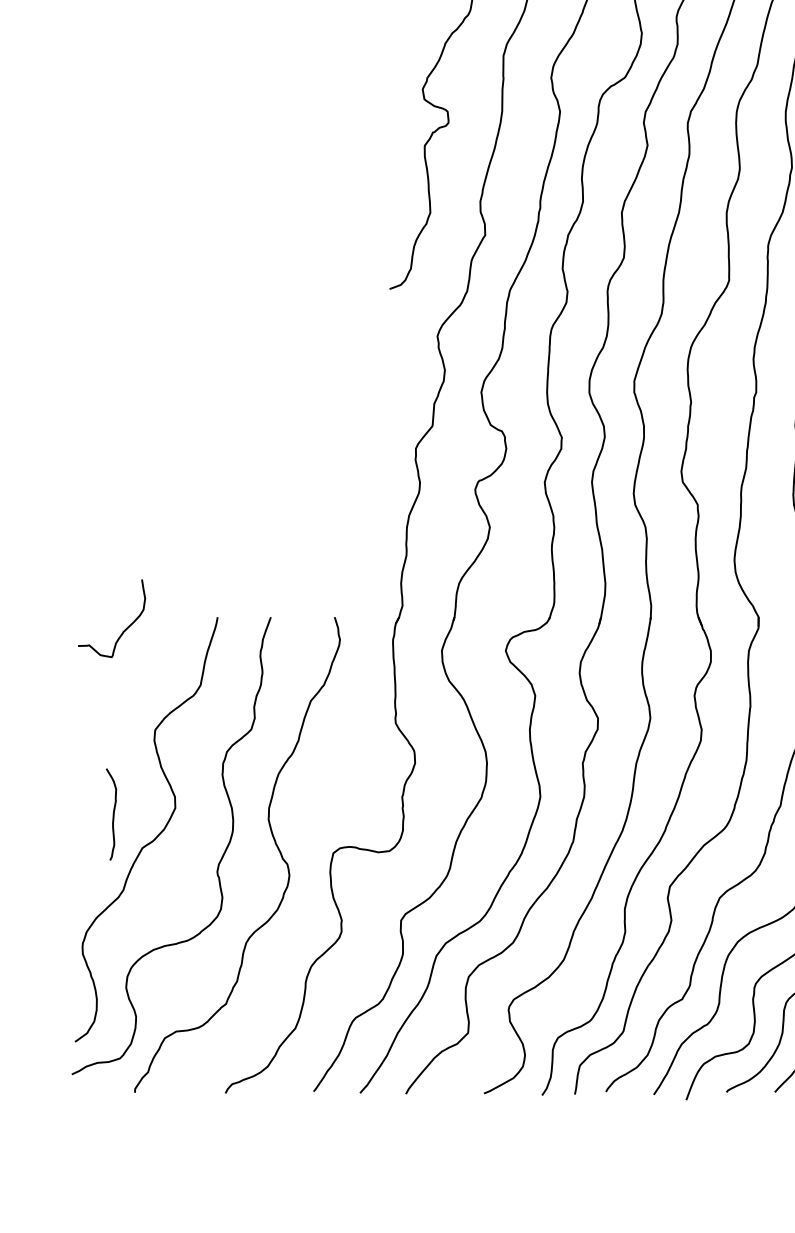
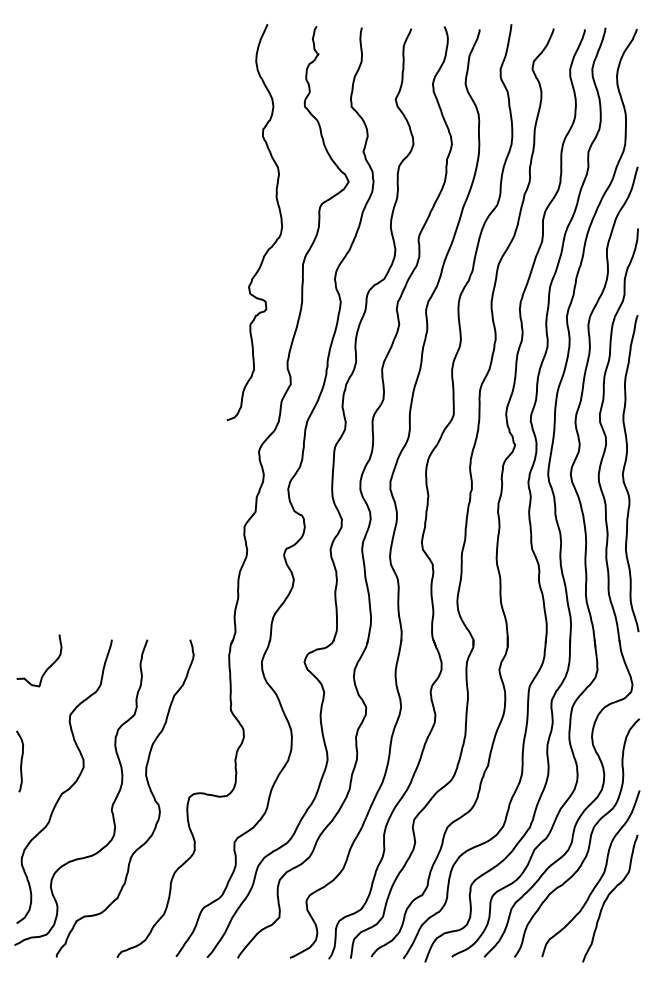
curve: (124, 628) -> (47, 667), moved
curve: (112, 814) -> (20, 761), moved

